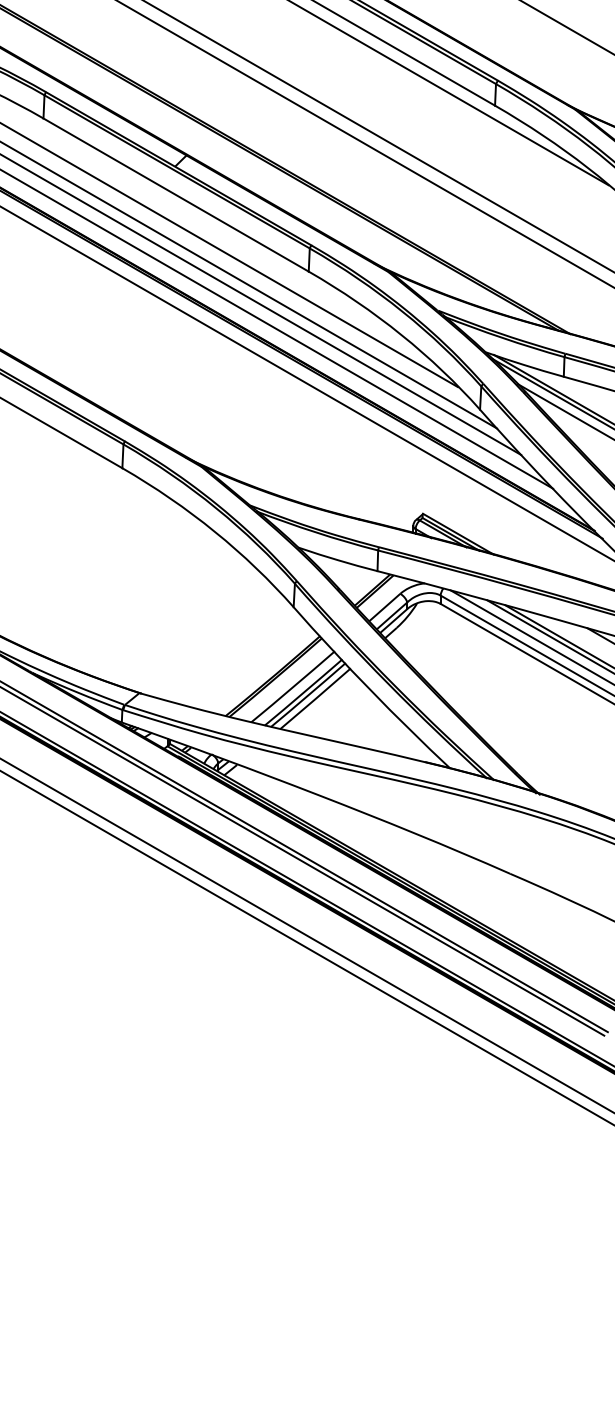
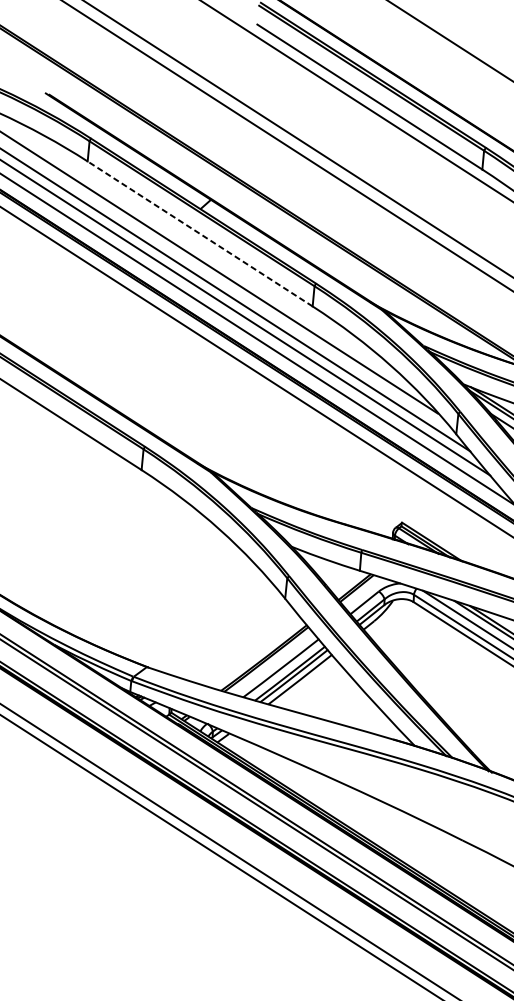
line: (175, 194) -> (199, 233), solid -> dashed

